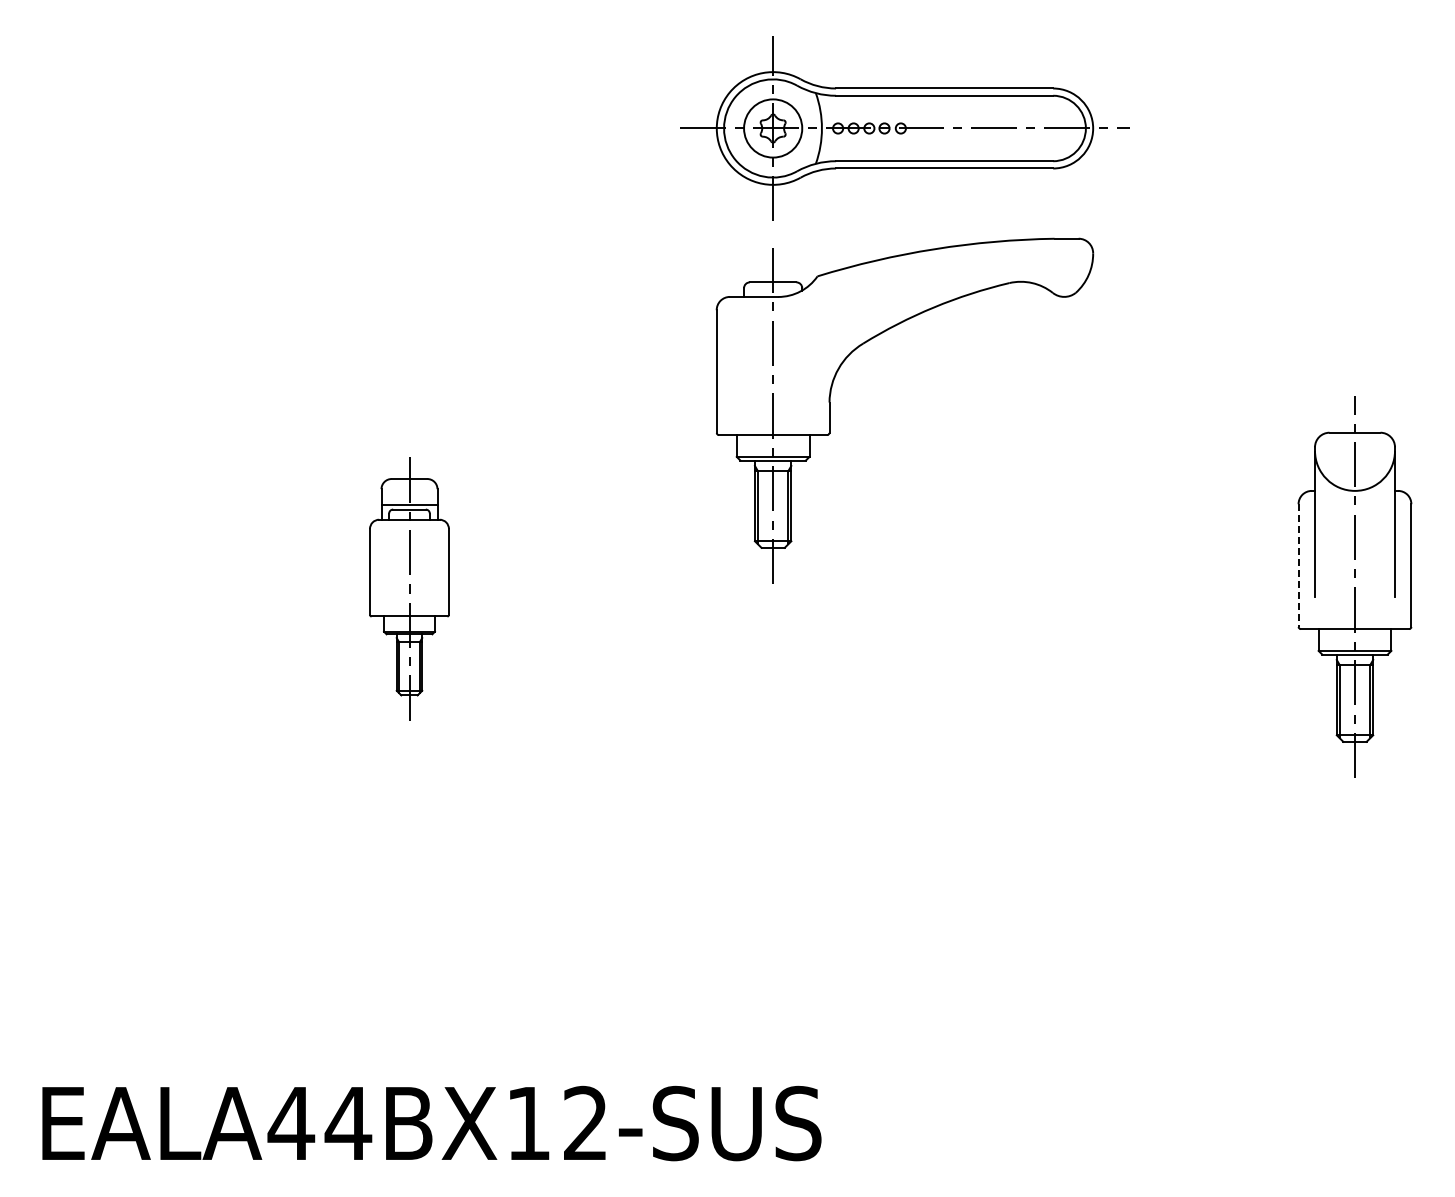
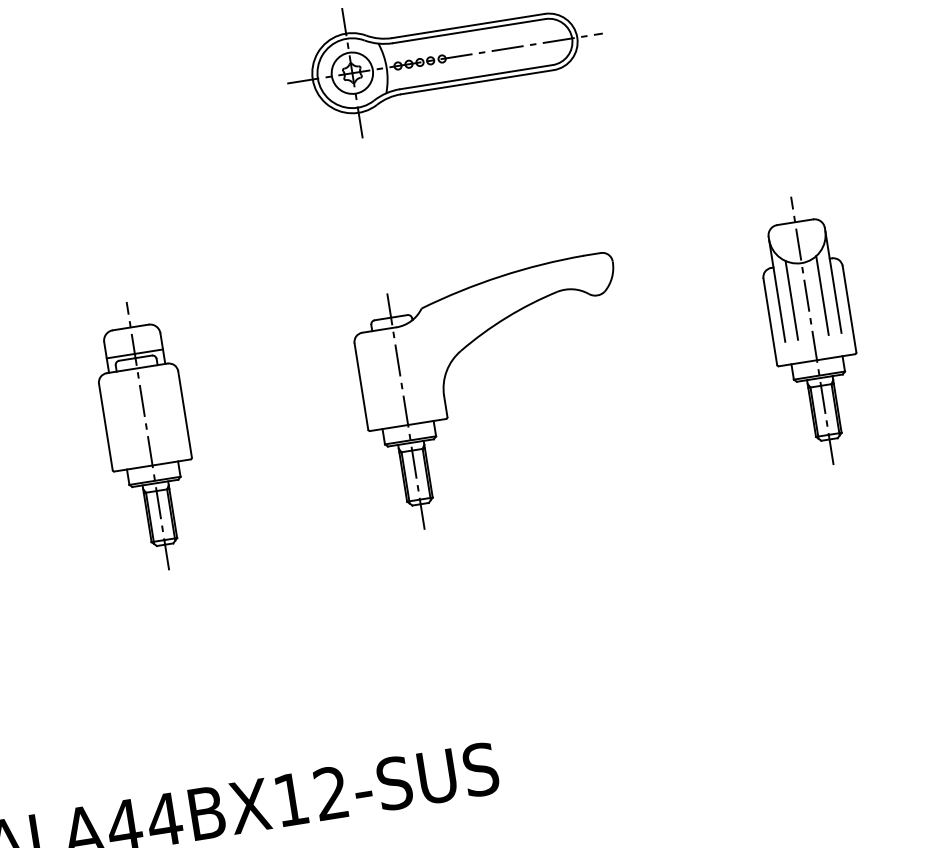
part: (830, 410) -> (445, 401), moved
line: (1333, 540) -> (792, 300), added
line: (1376, 540) -> (822, 295), added
line: (1298, 566) -> (770, 322), dashed -> solid
part: (409, 586) -> (147, 435), size x1.43

